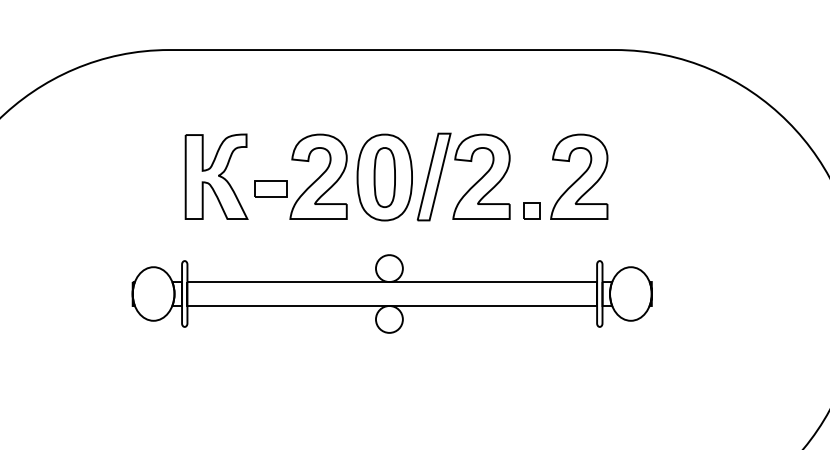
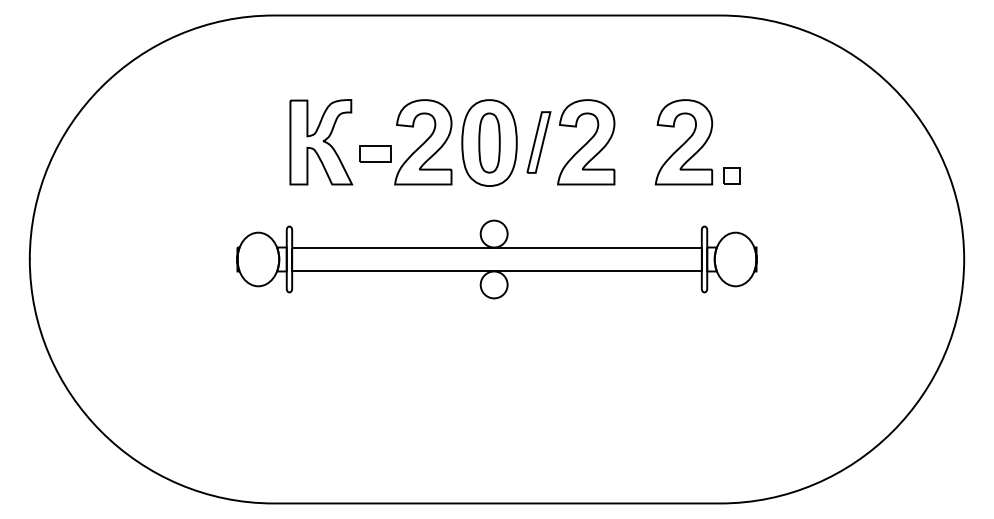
part: (433, 177) -> (538, 142), size x0.7
part: (531, 210) -> (731, 175), moved

